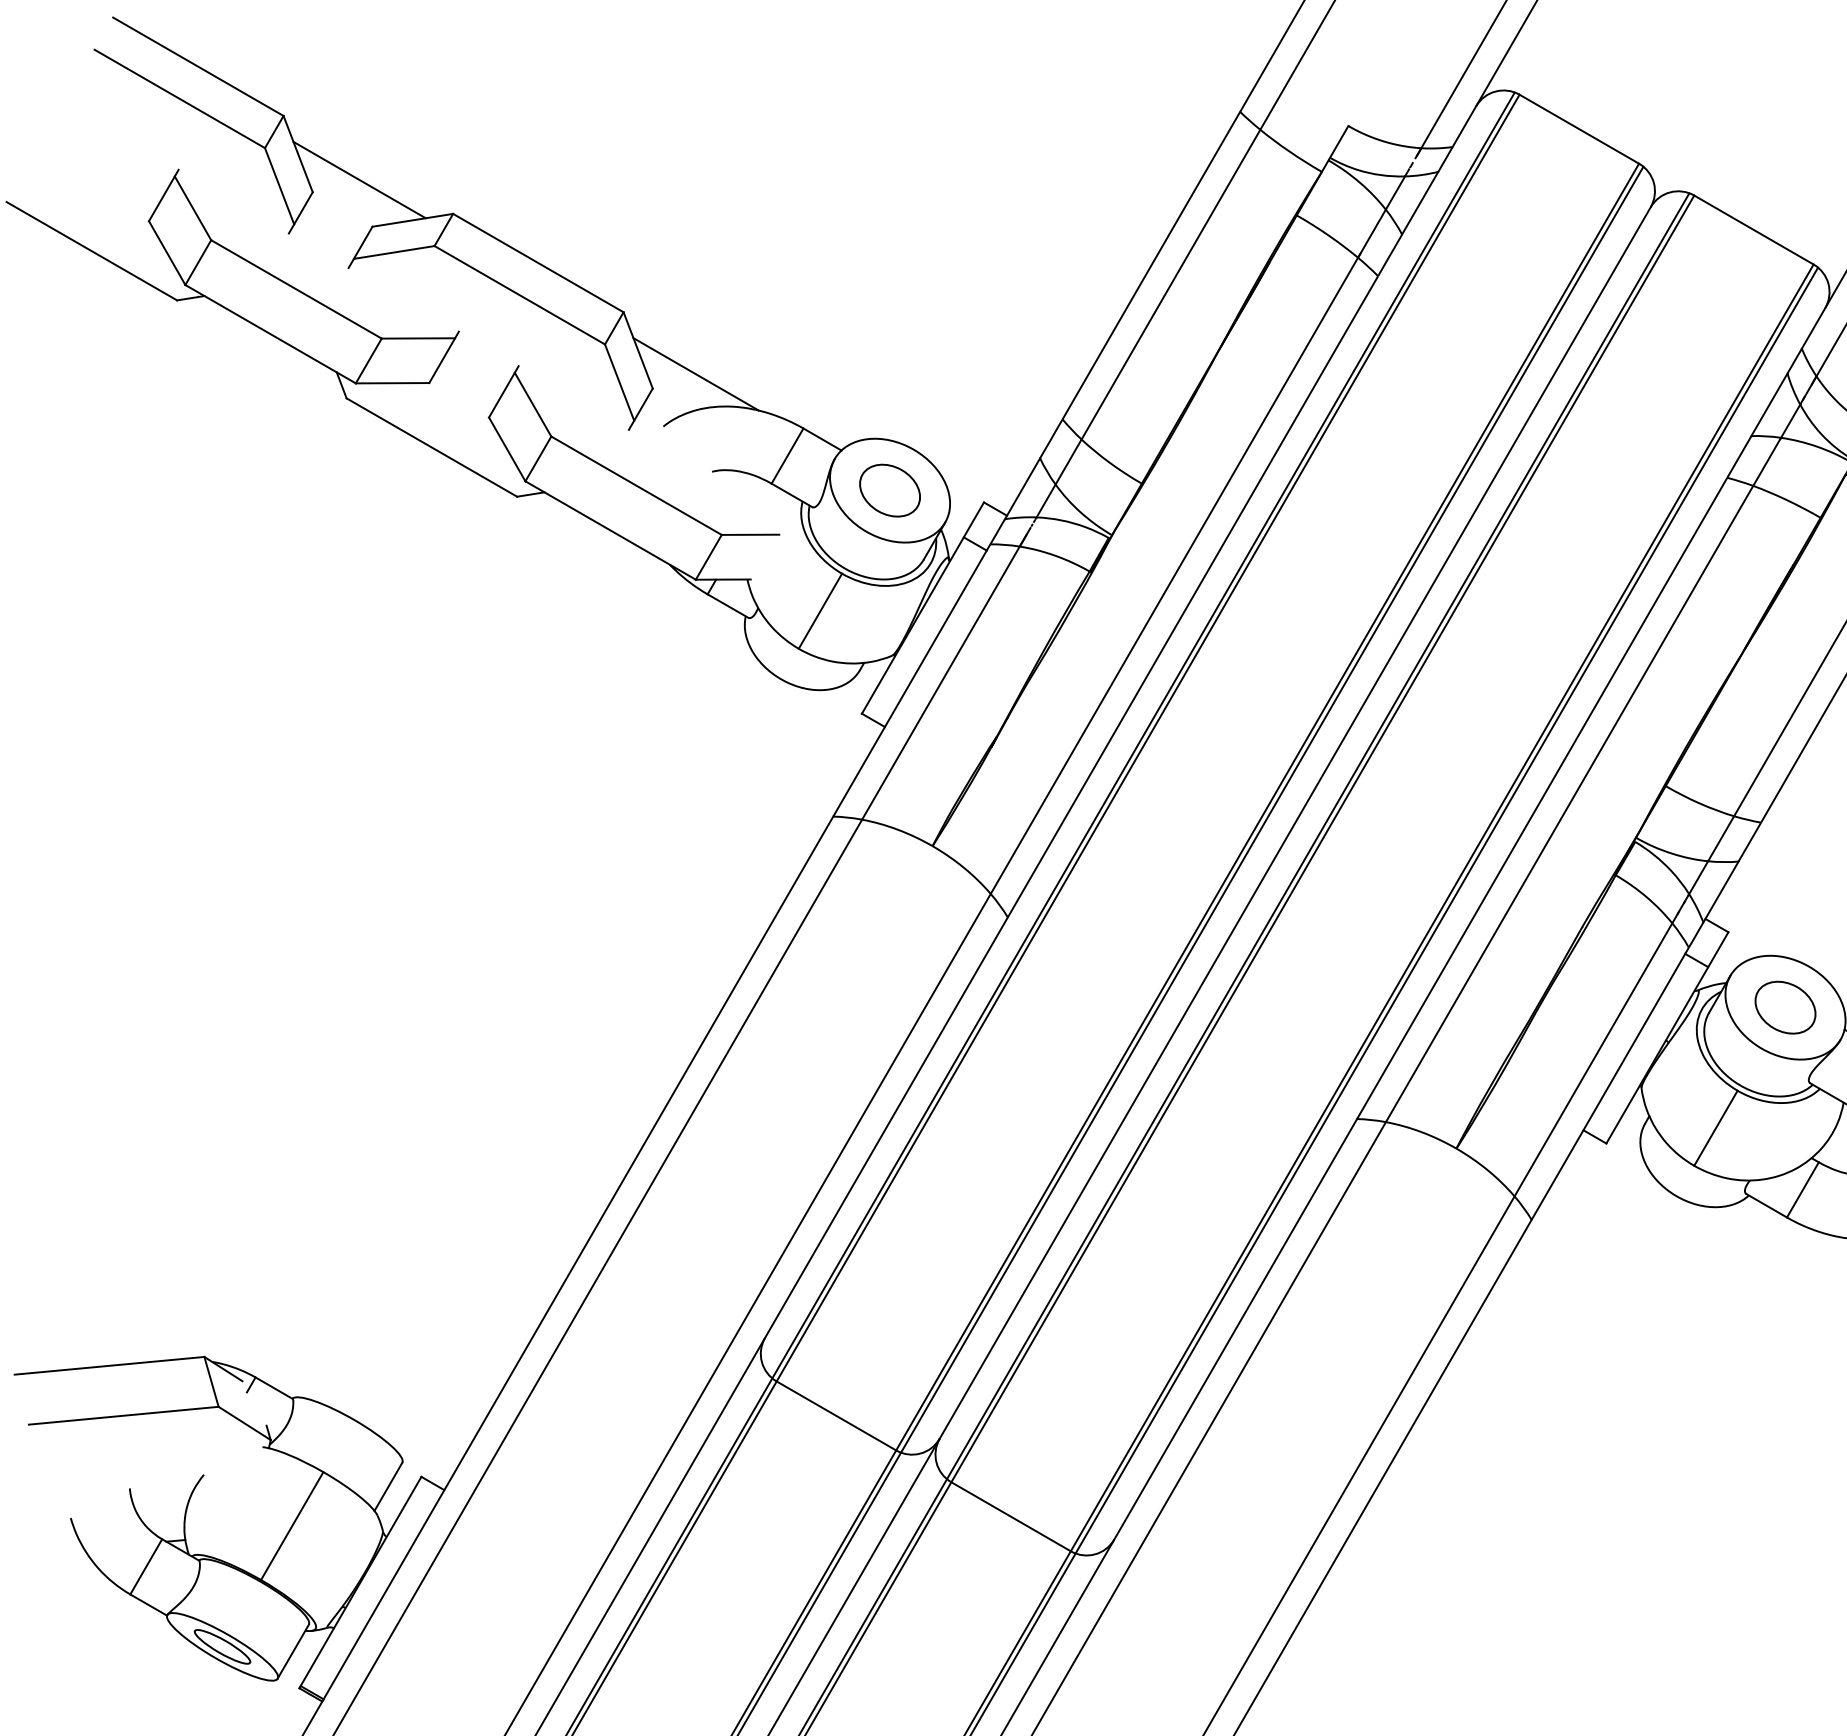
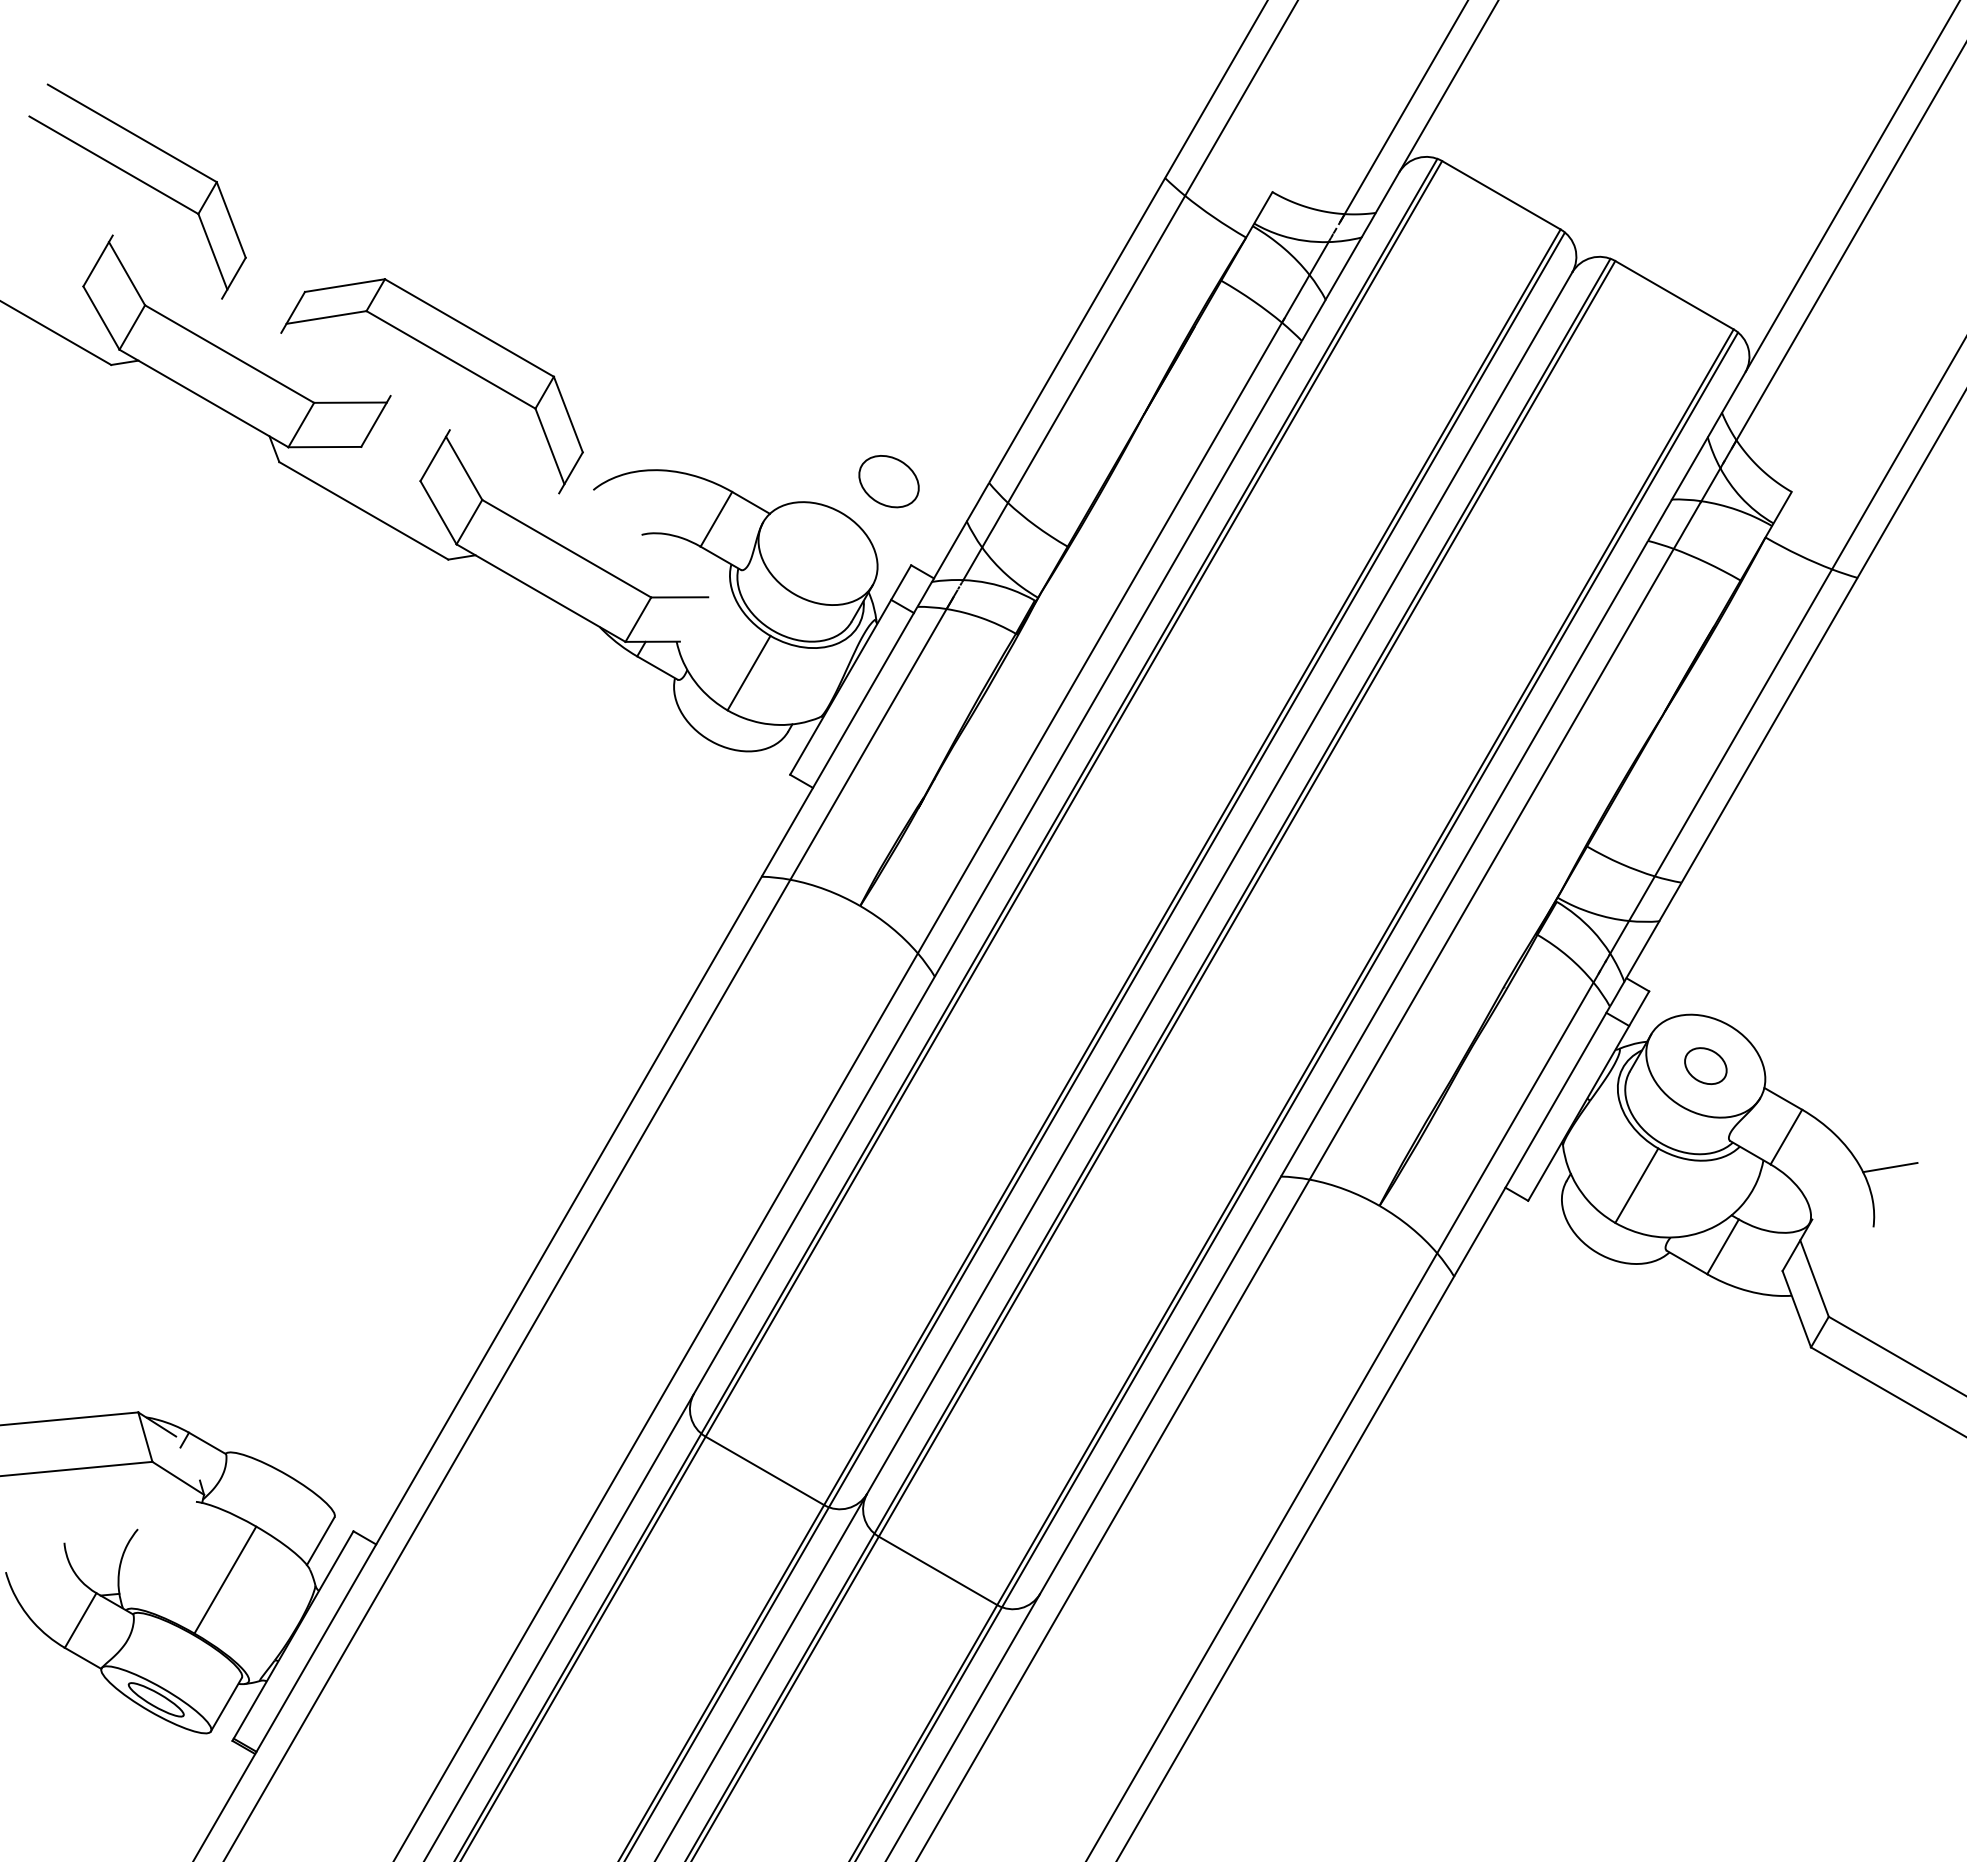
line: (358, 179) -> (291, 245), removed
line: (695, 374) -> (625, 438), removed
part: (889, 490) -> (888, 481), moved
part: (1785, 1007) -> (1705, 1065), size x0.7

